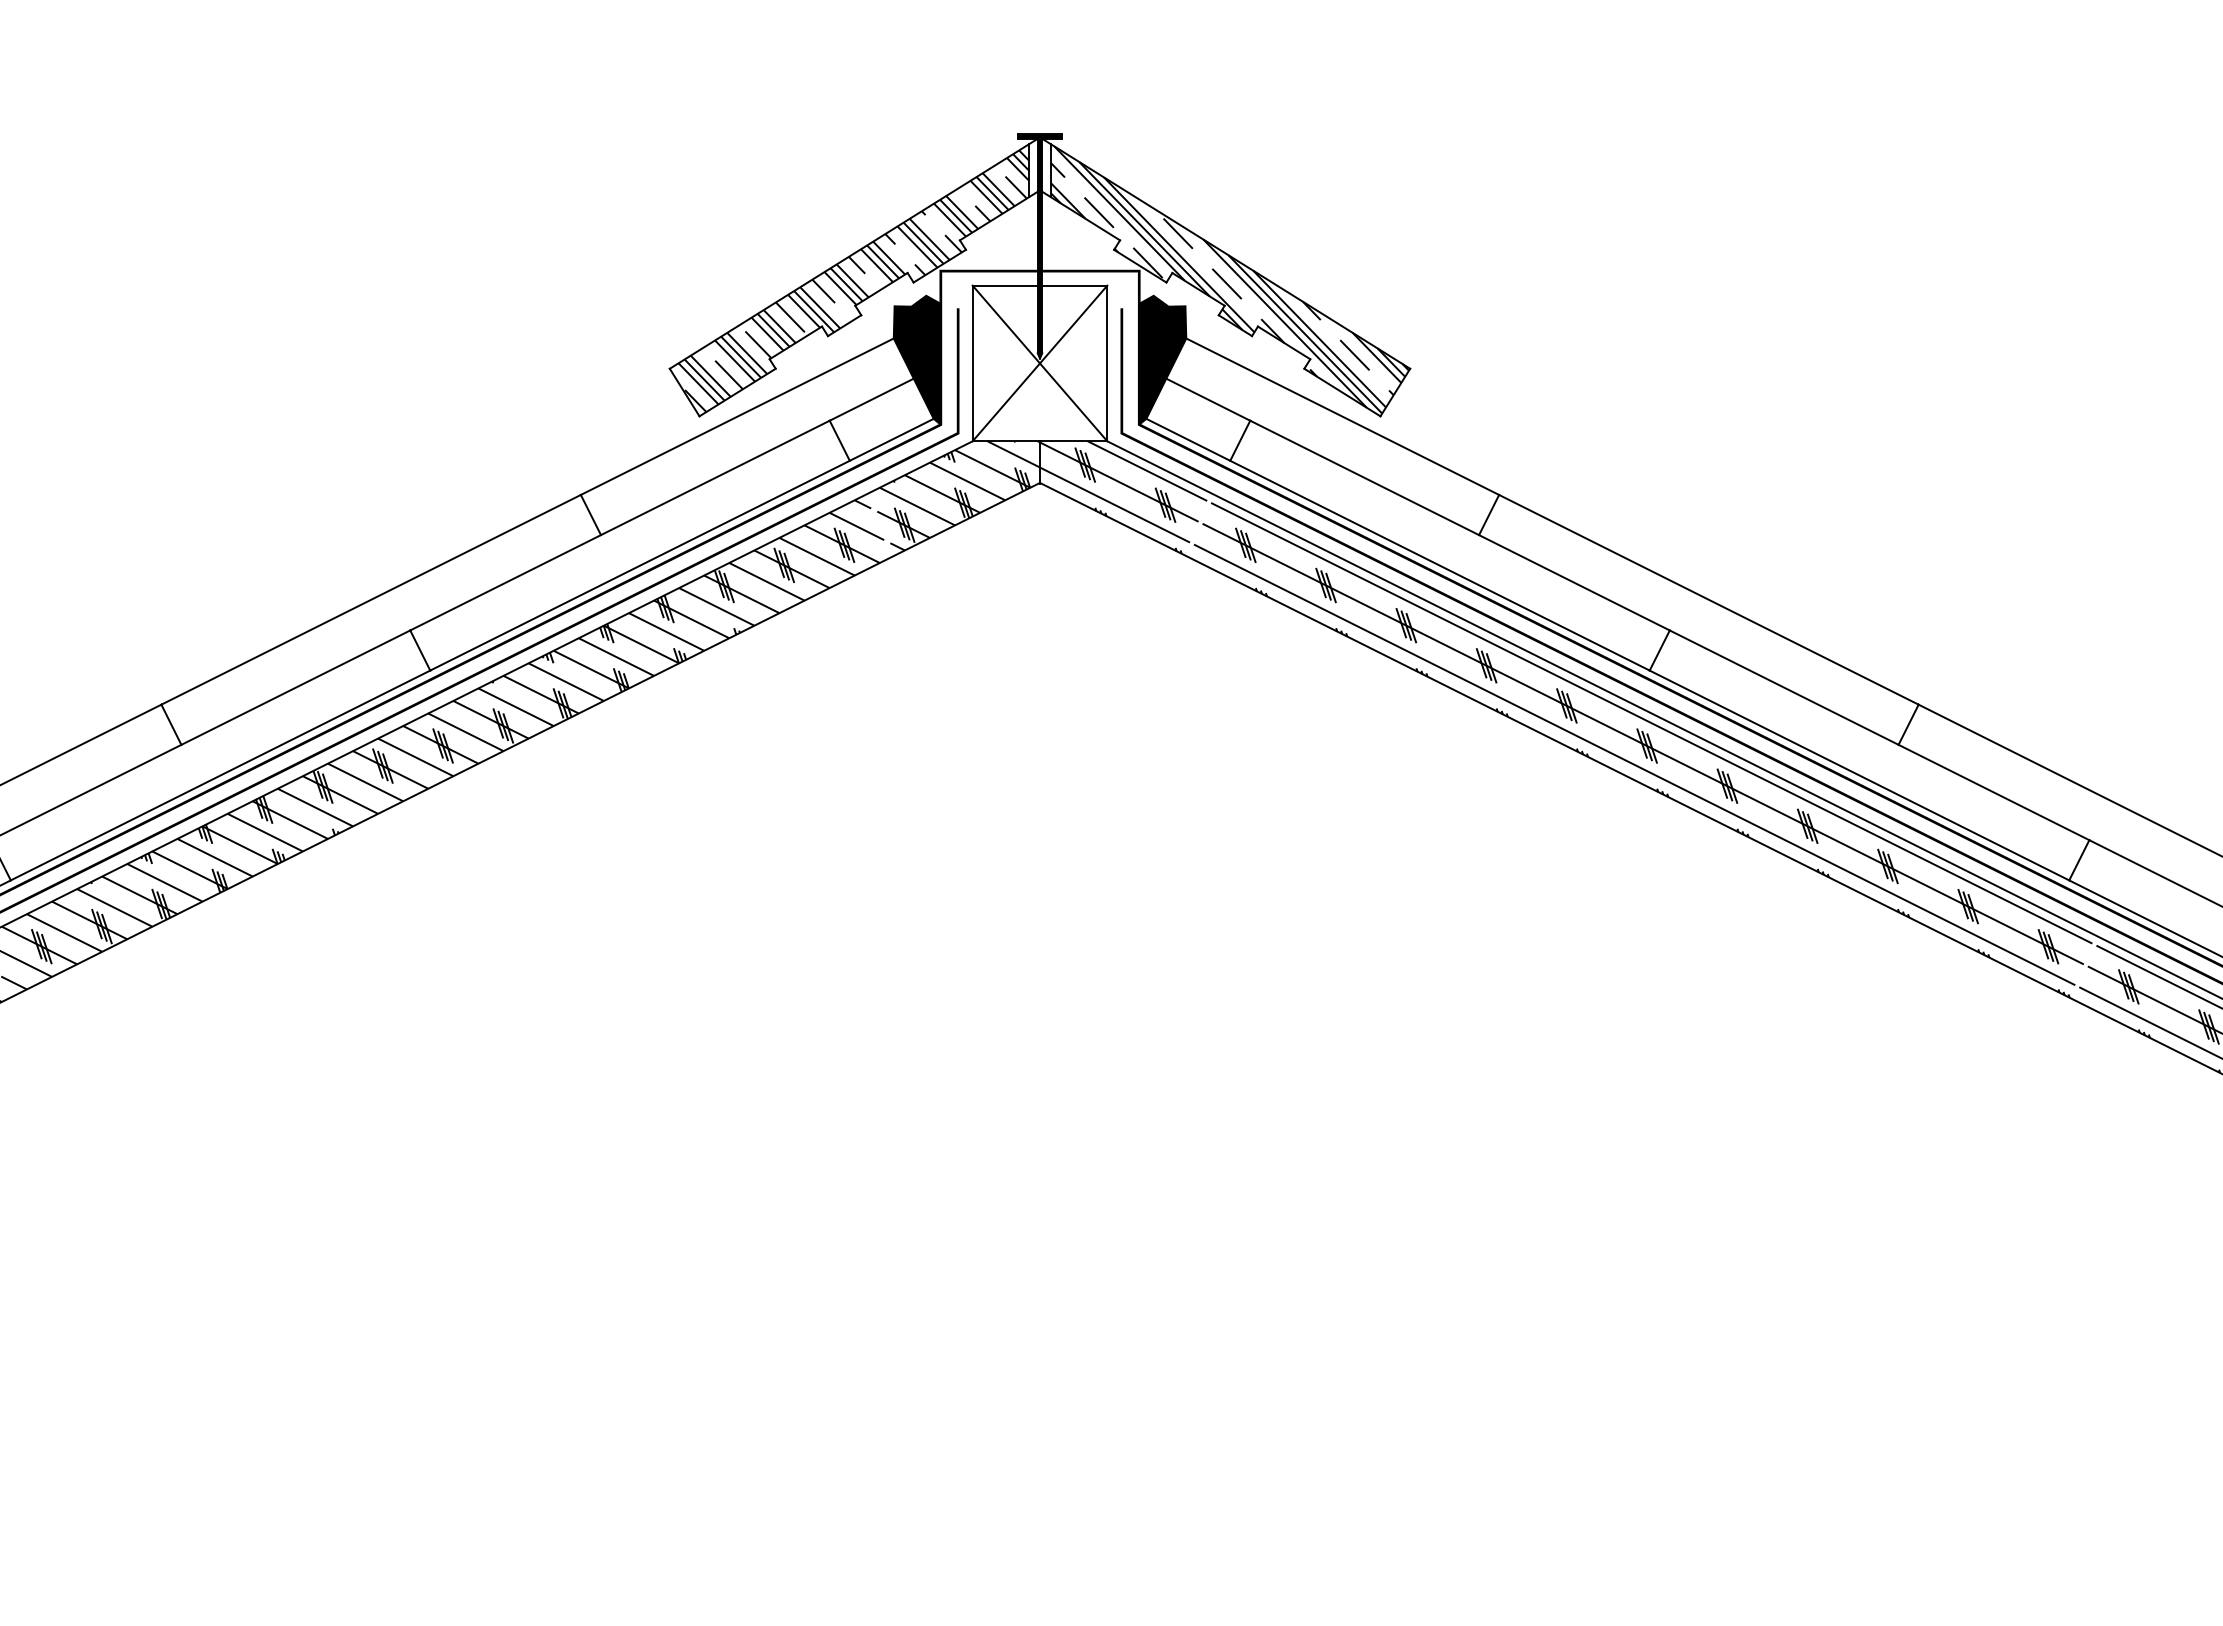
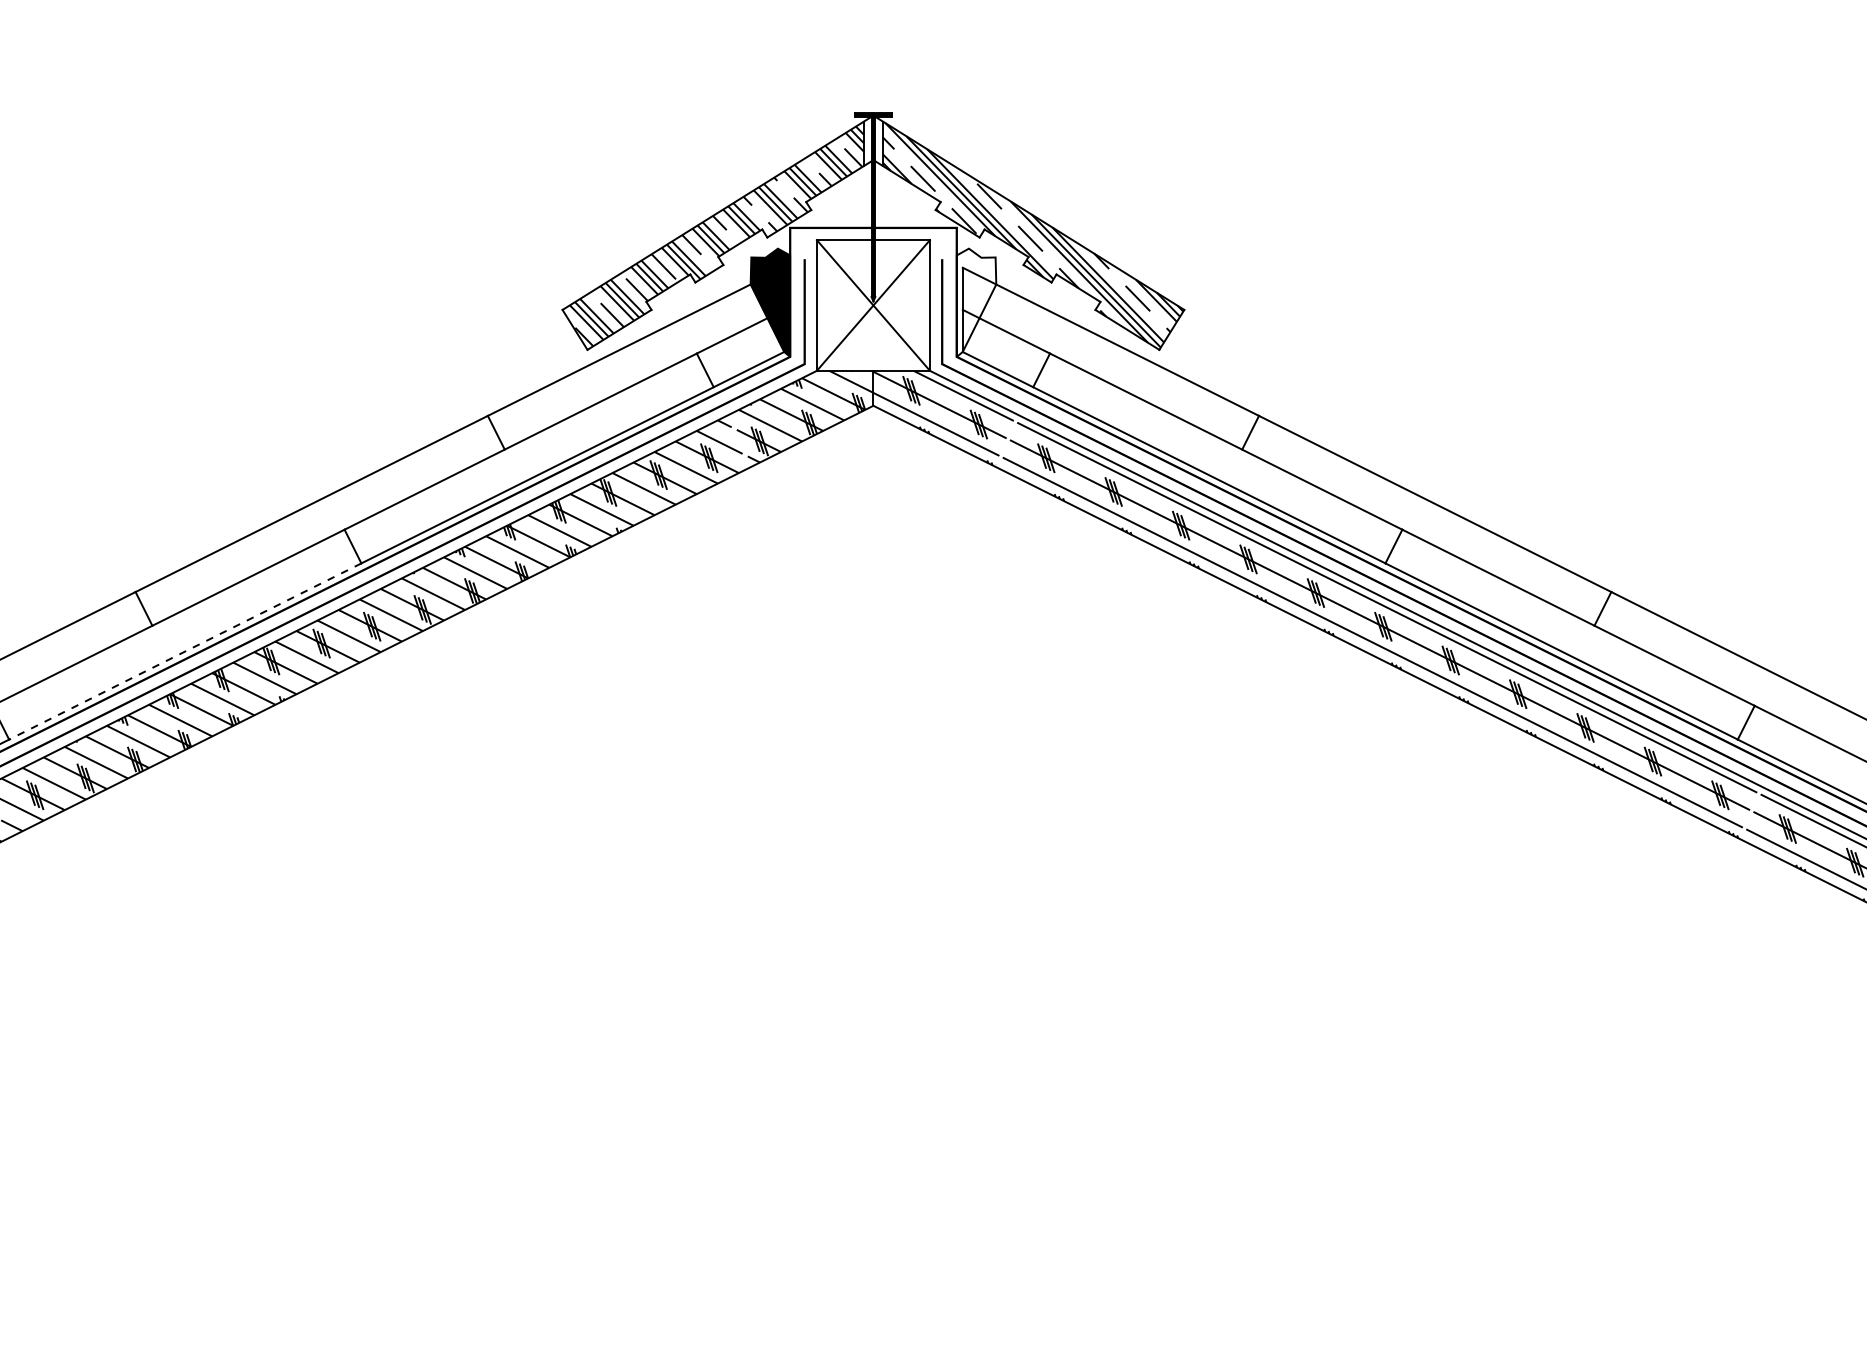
fill: (1162, 359) -> (976, 302), removed
line: (220, 775) -> (185, 651), solid -> dashed

